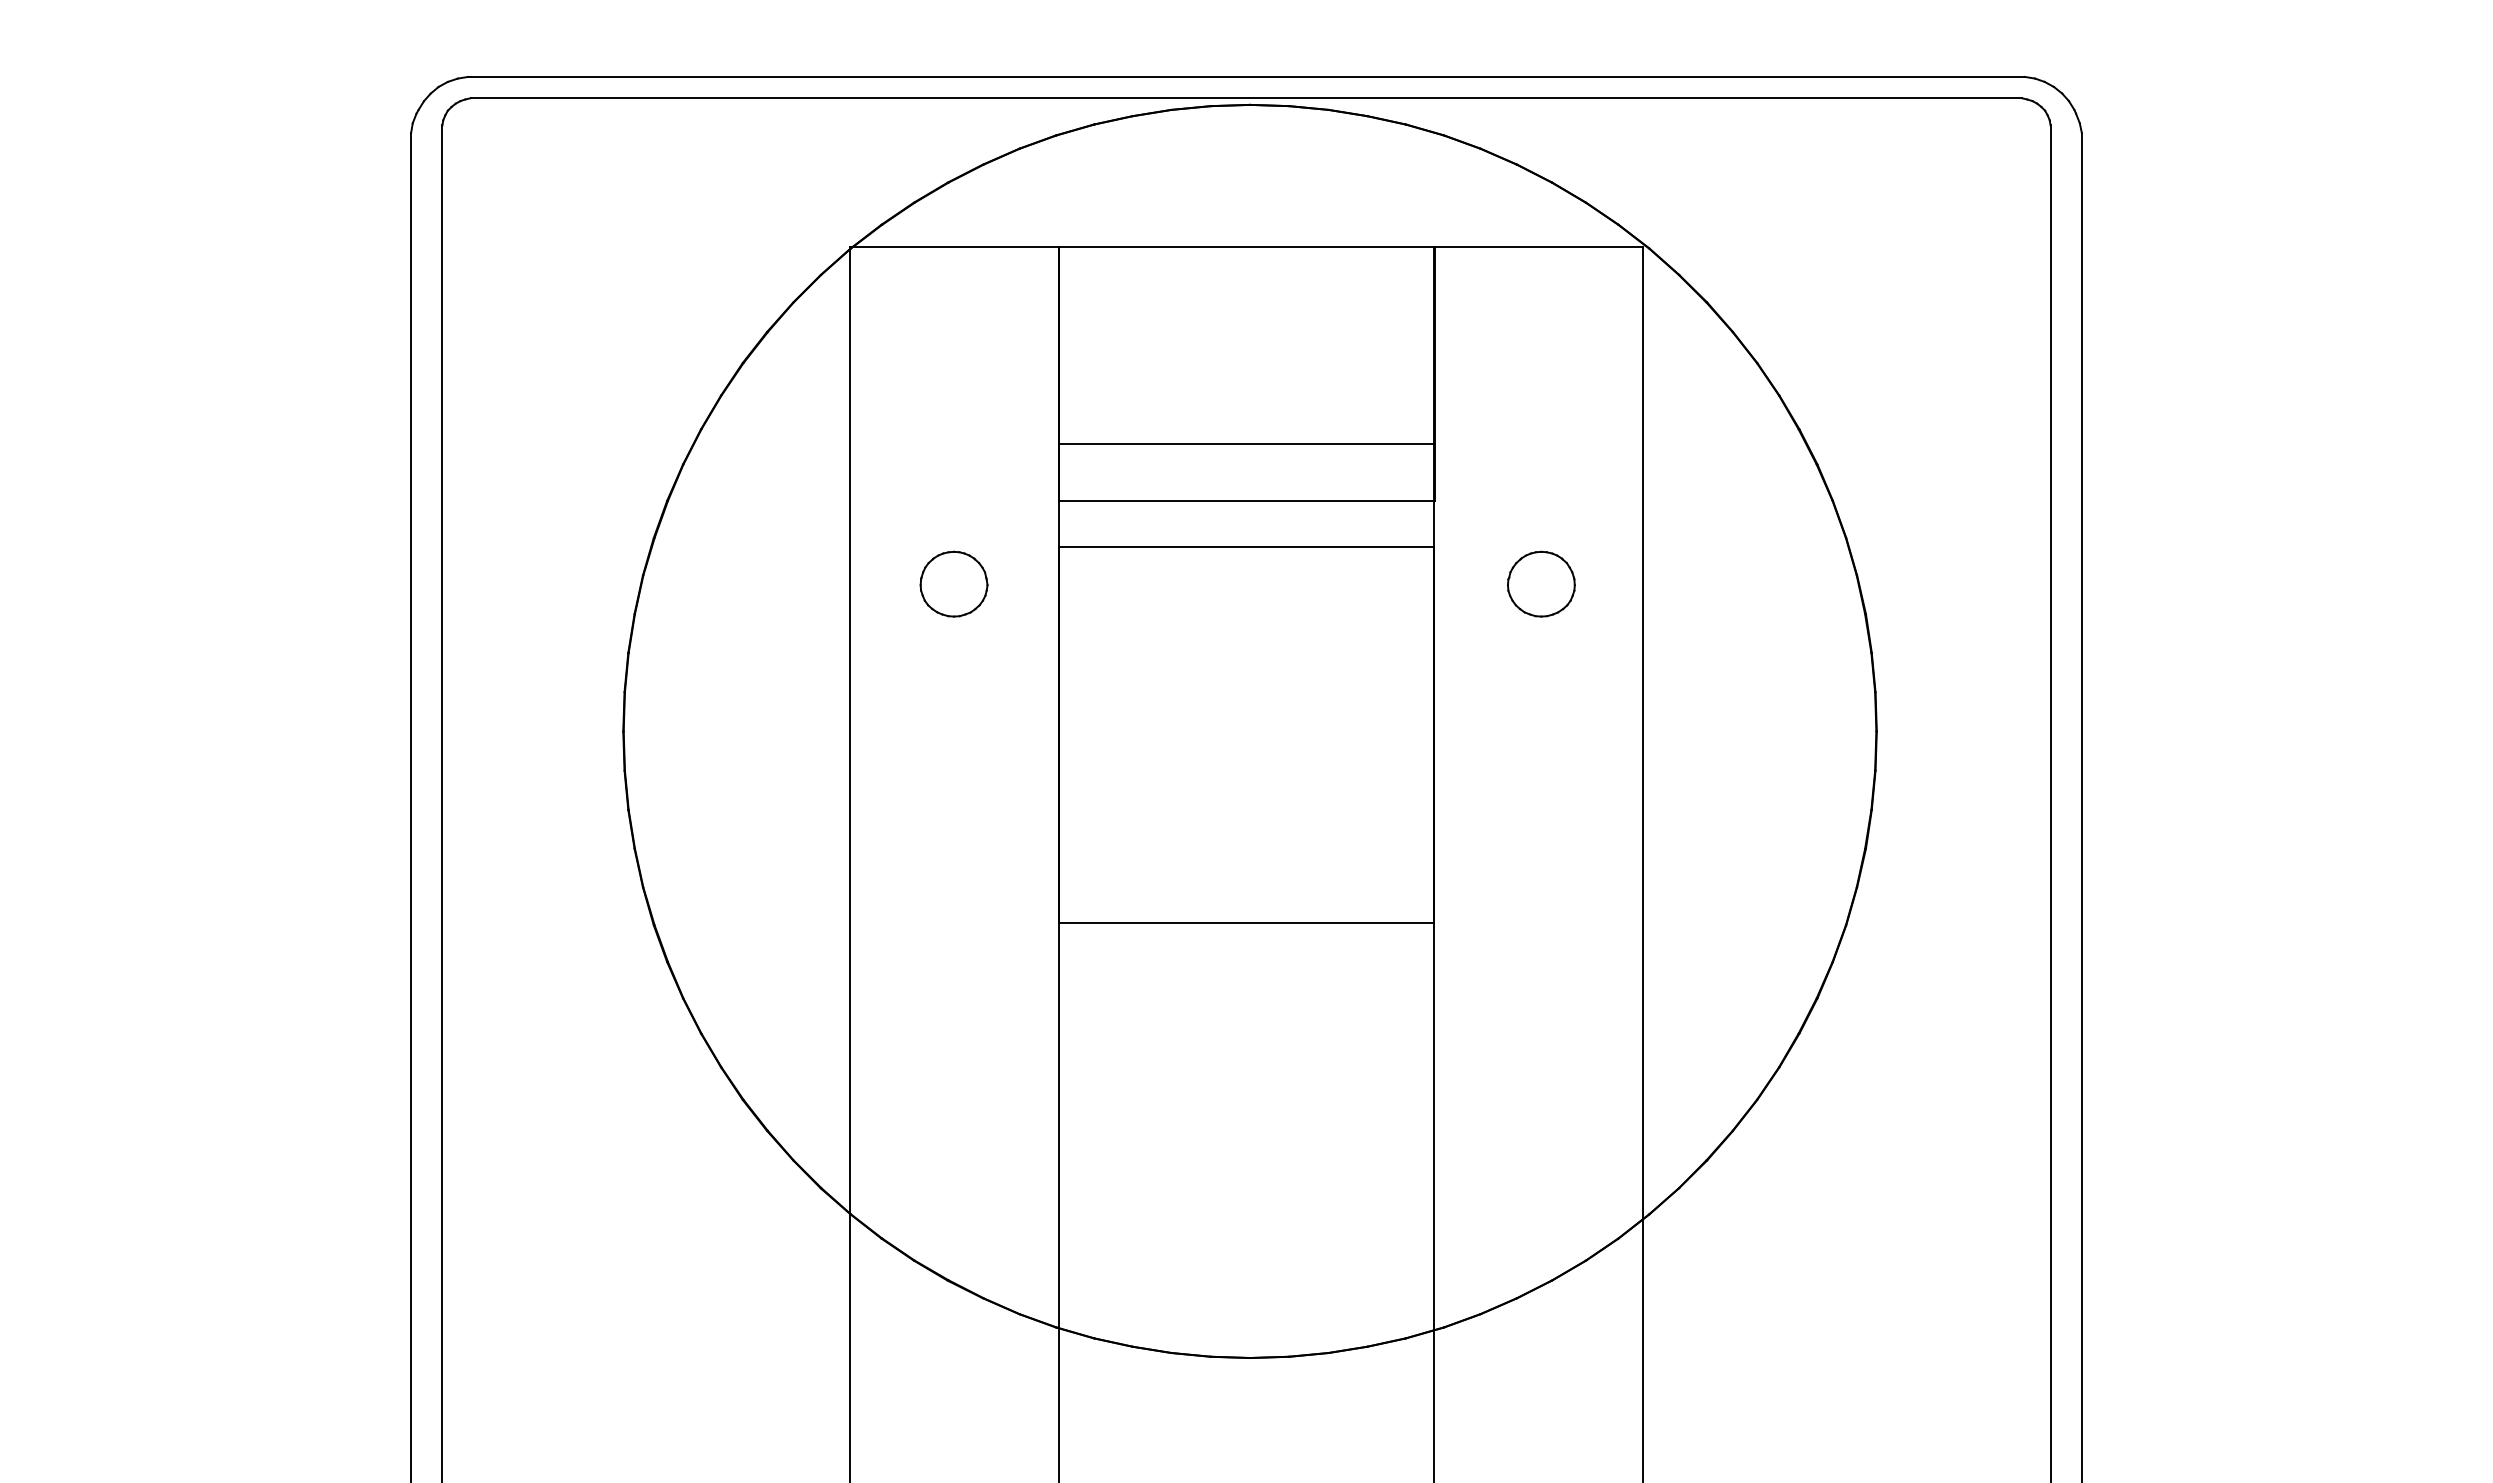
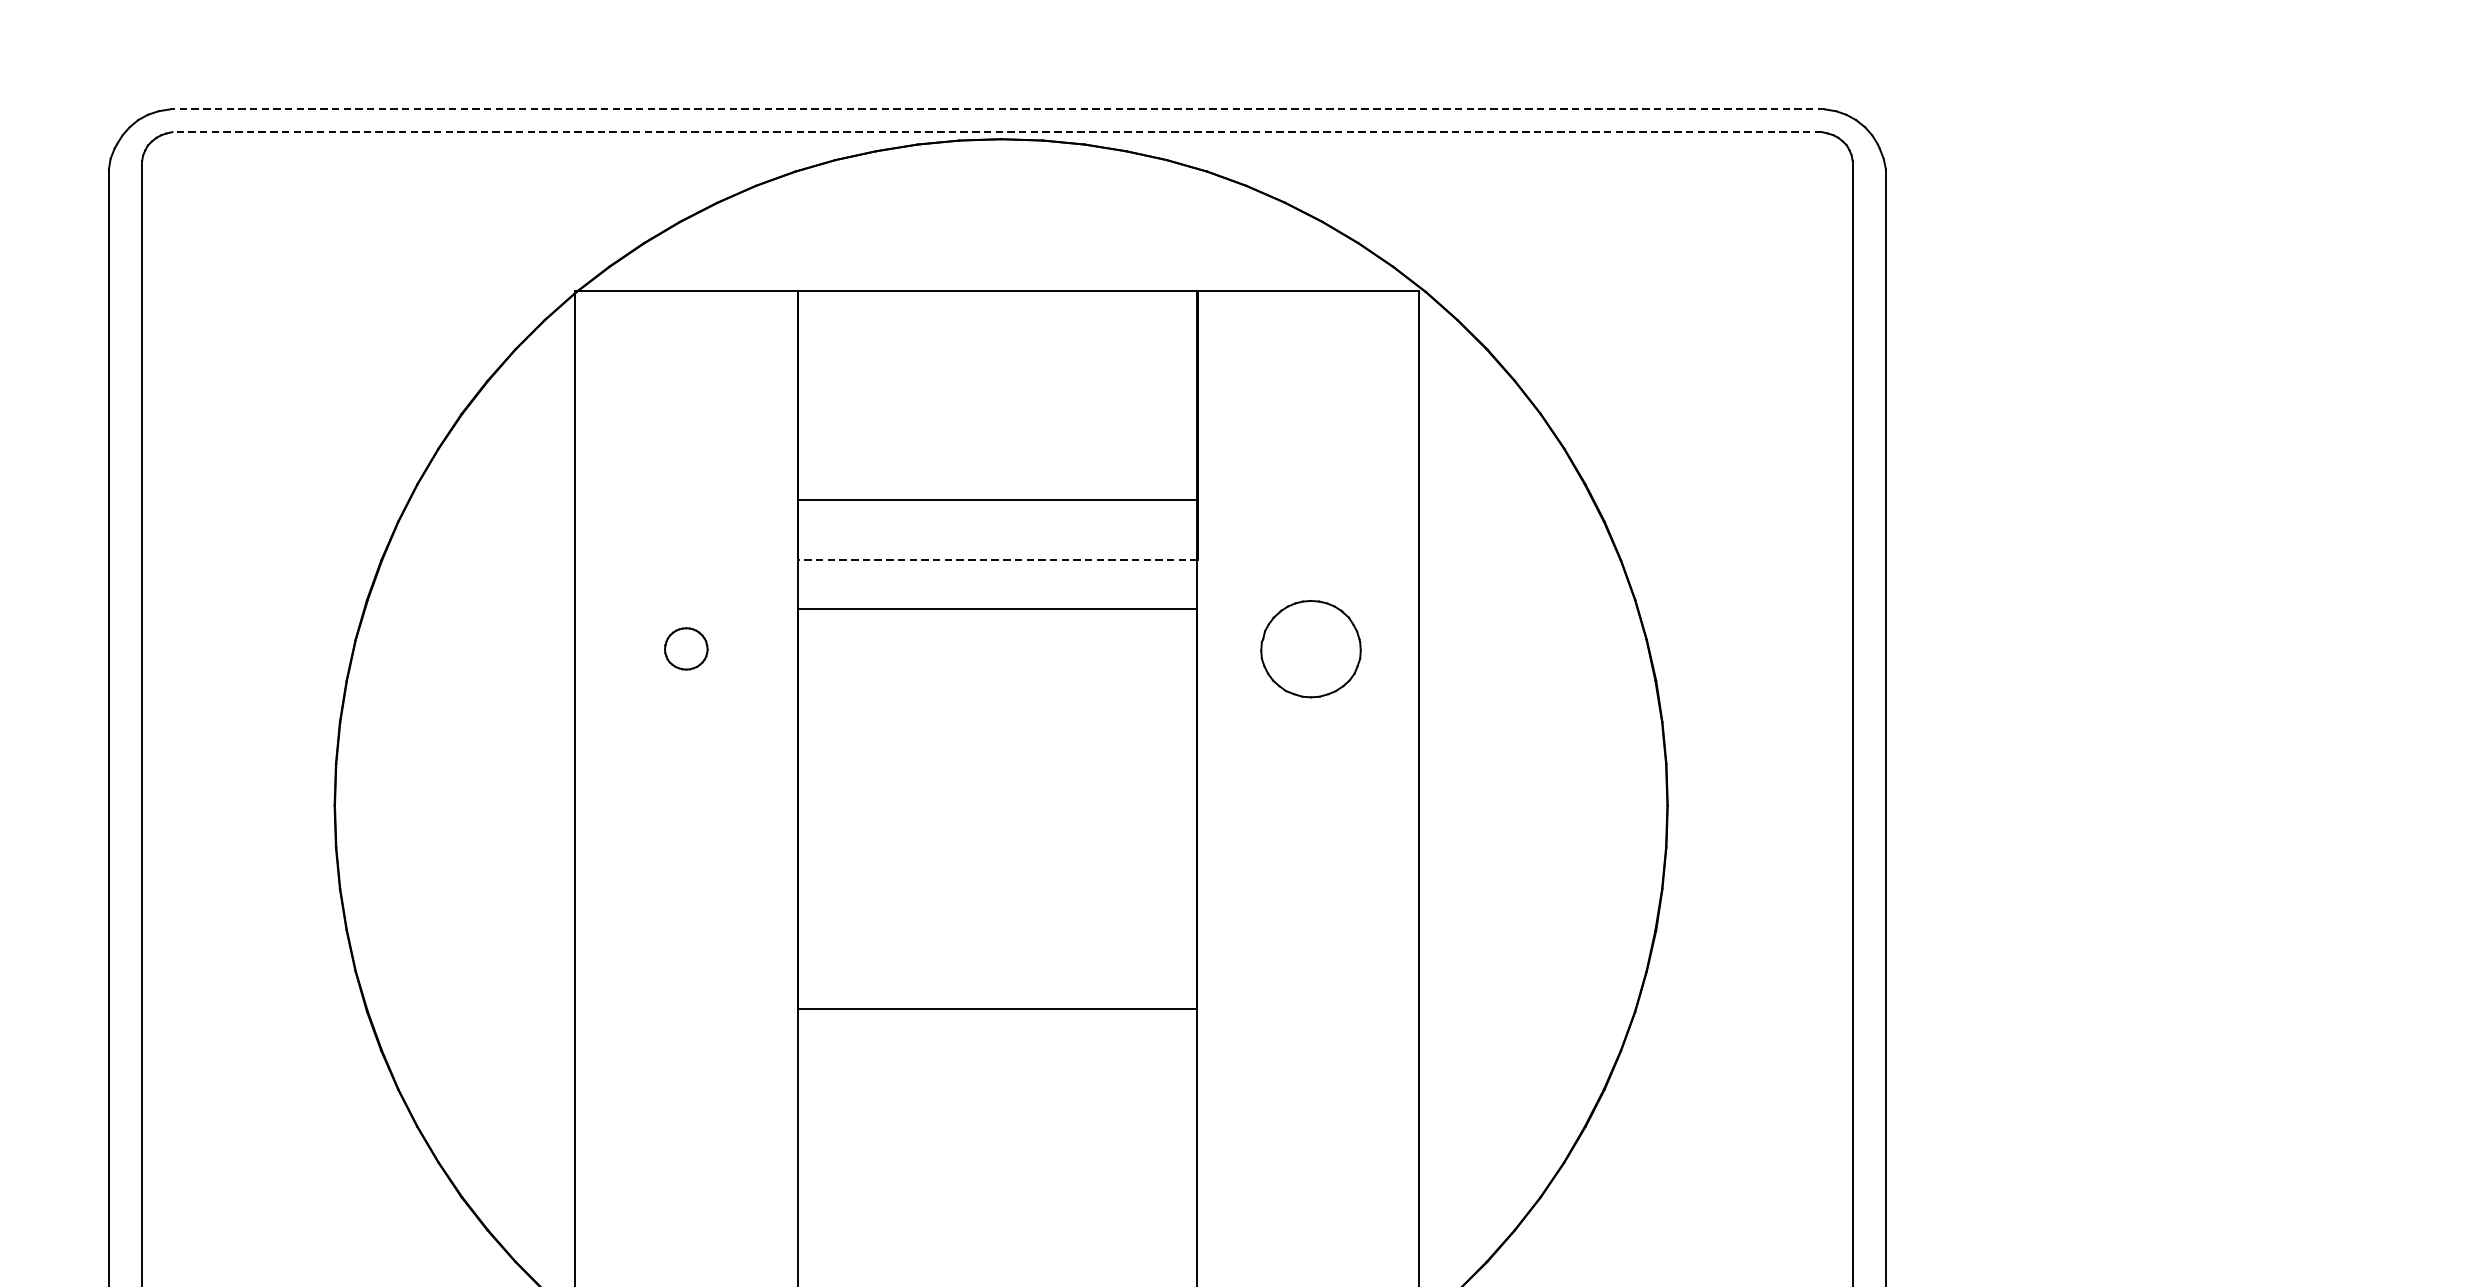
line: (1246, 76) -> (997, 109), solid -> dashed
line: (1245, 98) -> (996, 132), solid -> dashed
line: (1246, 500) -> (997, 559), solid -> dashed
part: (953, 583) -> (685, 648), size x0.6
part: (1541, 583) -> (1311, 648), size x1.4

